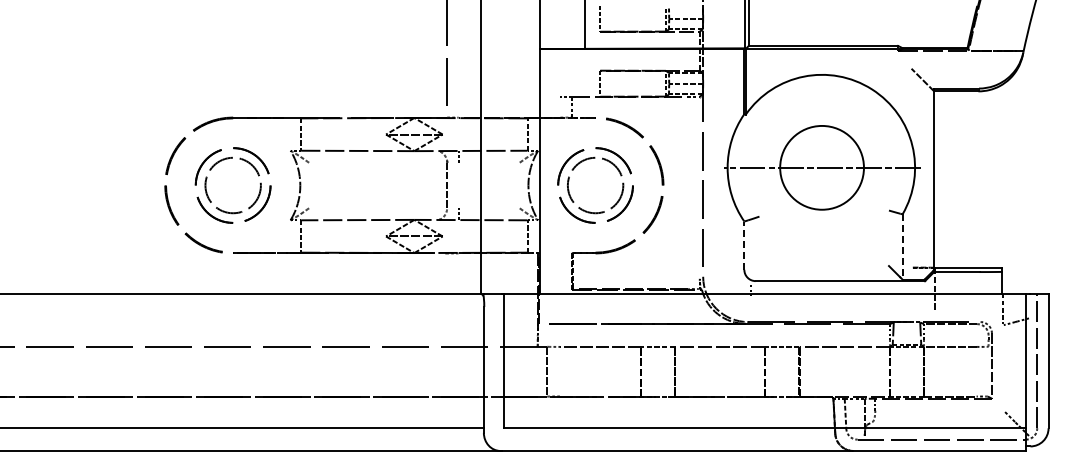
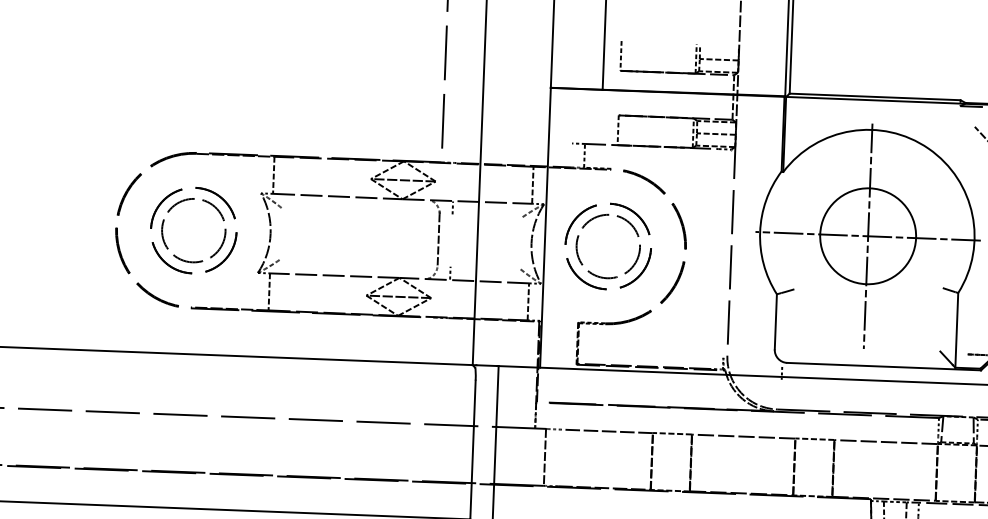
line: (822, 167) -> (868, 235), added
line: (744, 245) -> (776, 321), dashed -> solid
line: (902, 247) -> (956, 330), dashed -> solid

